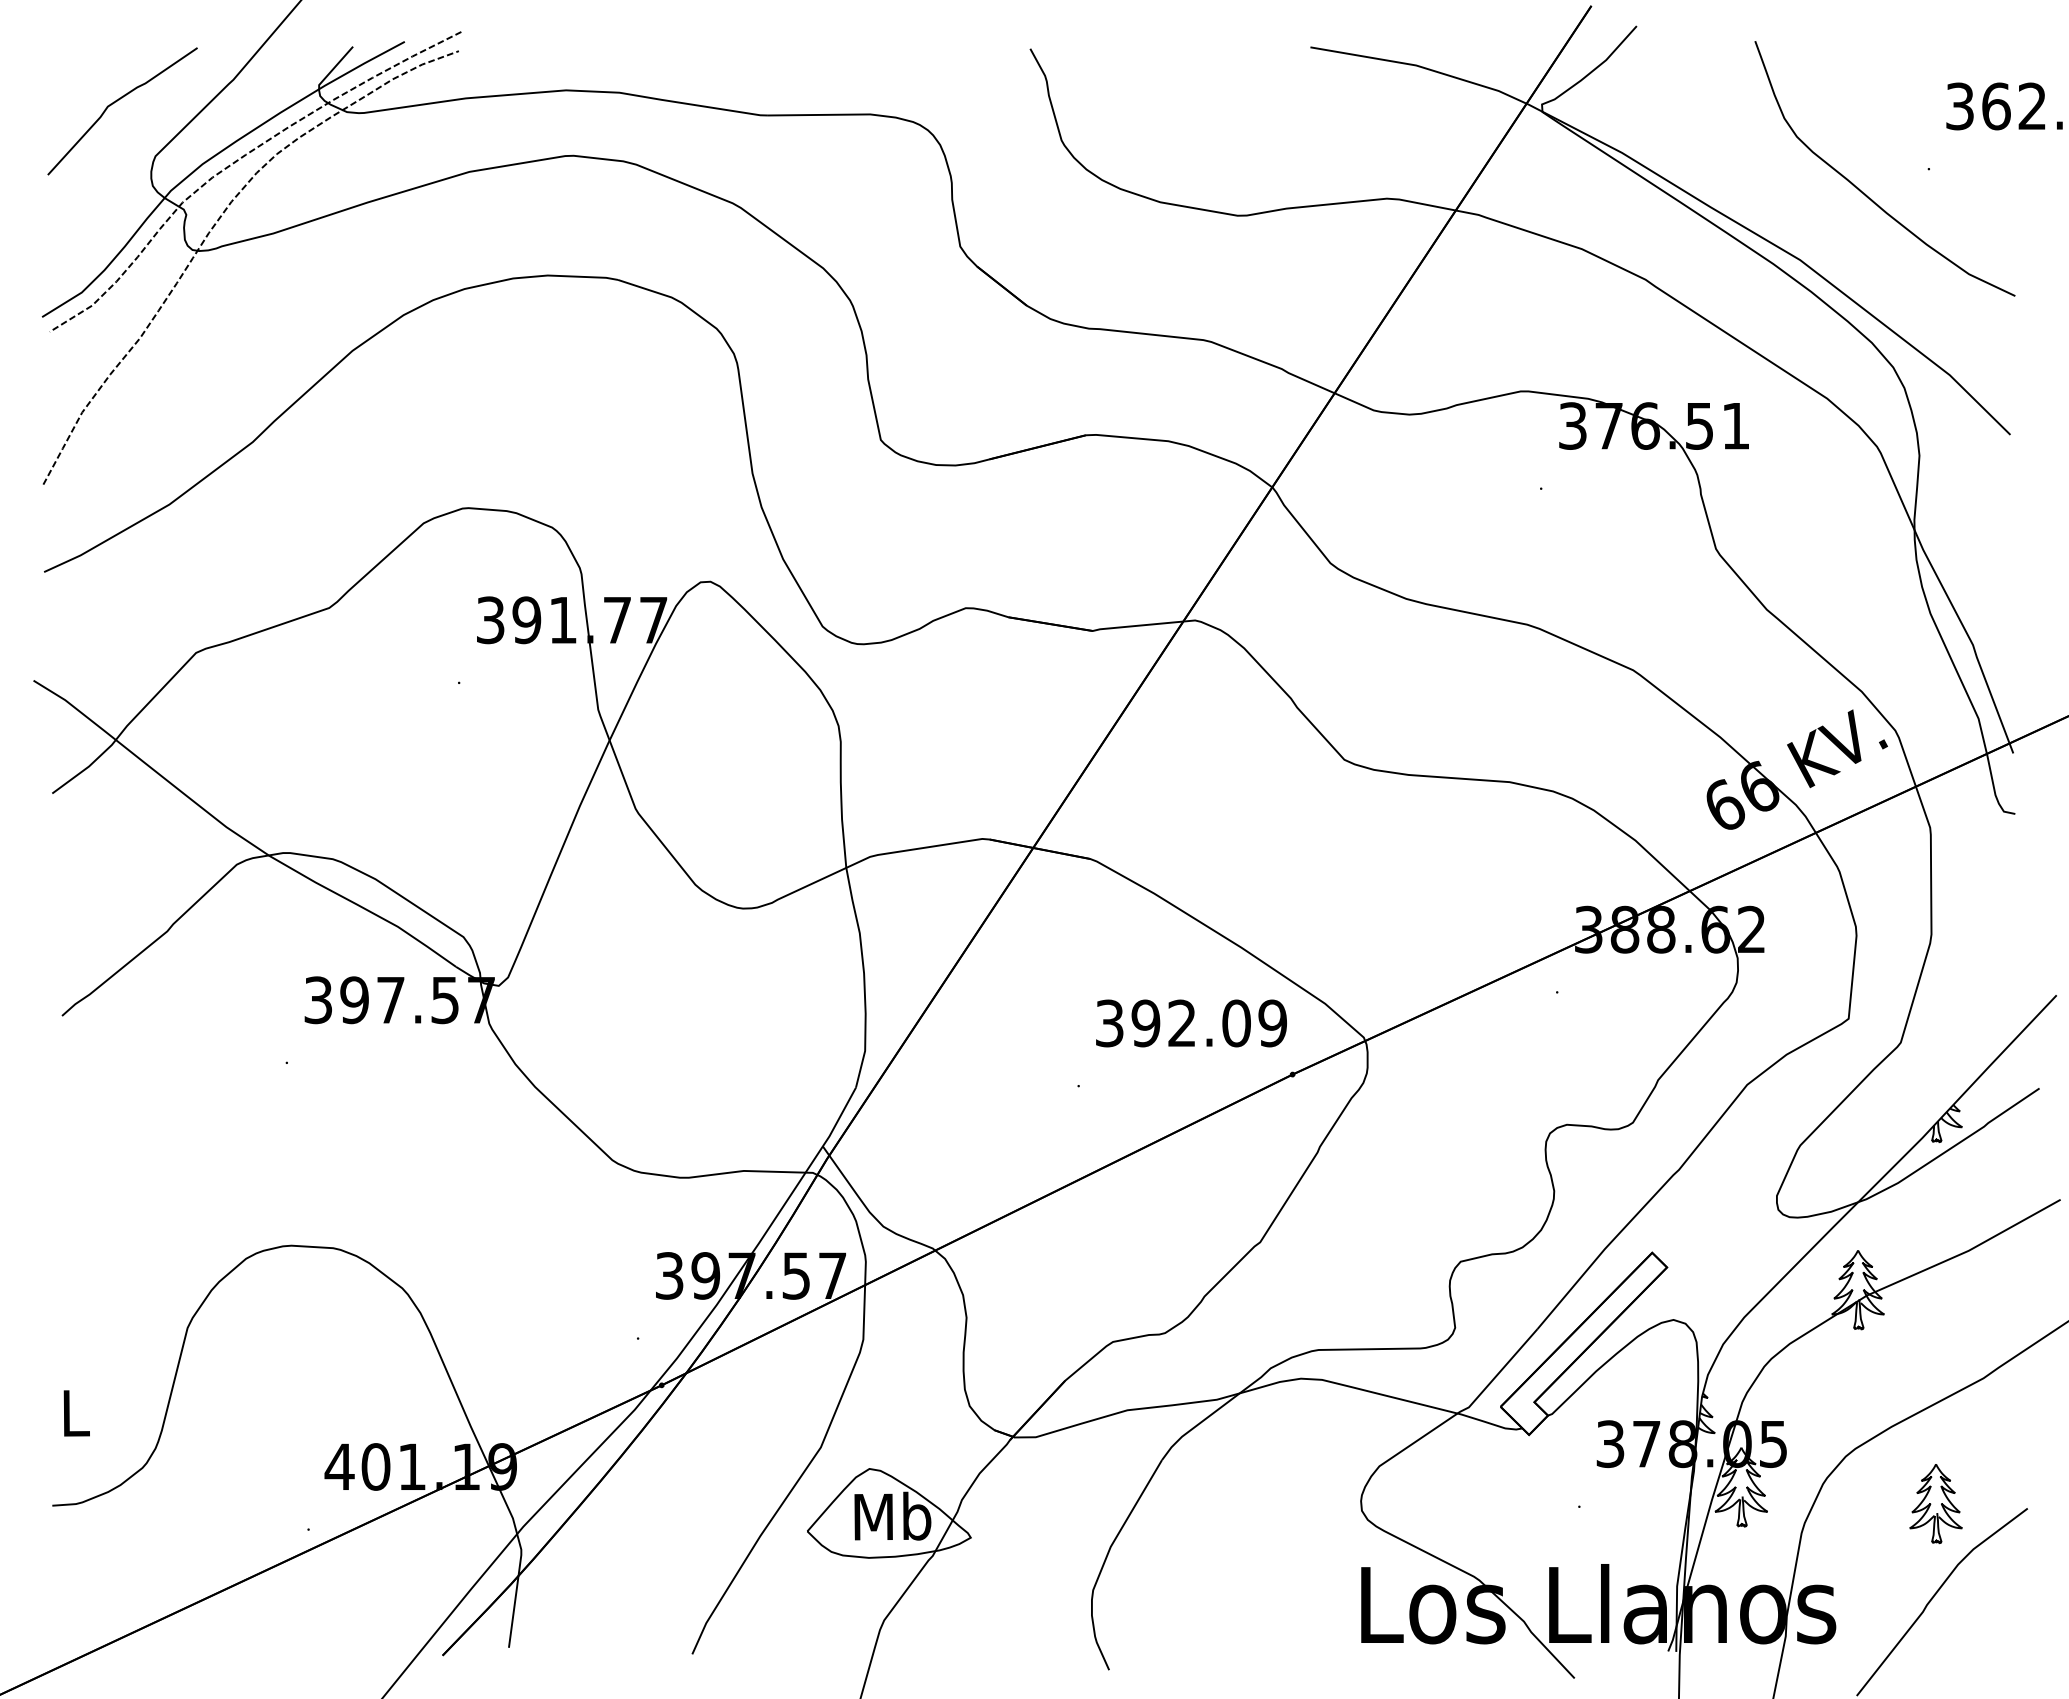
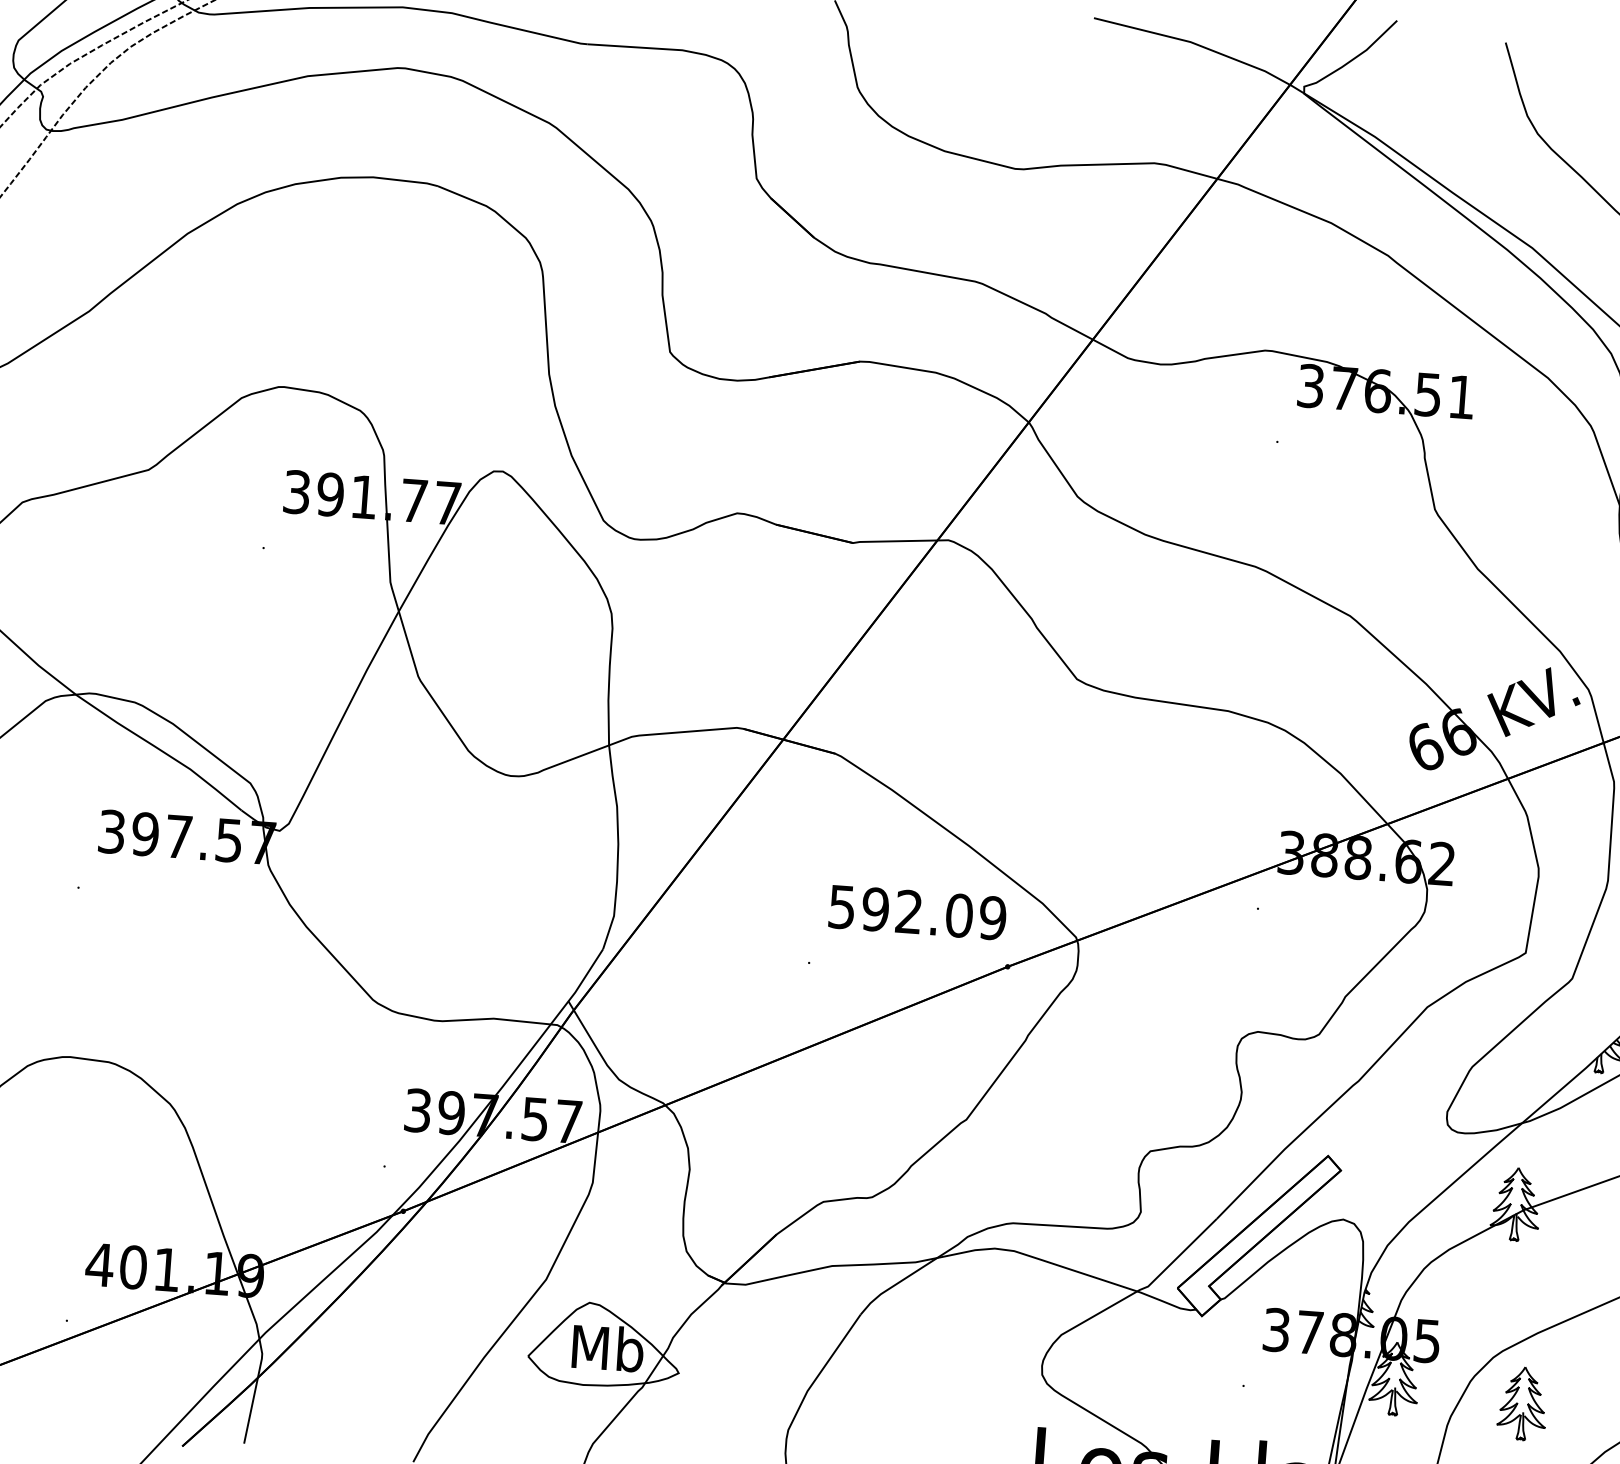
text: (1109, 1022) -> (841, 906), 392.09 -> 592.09
part: (1935, 1504) -> (1522, 1404), moved

